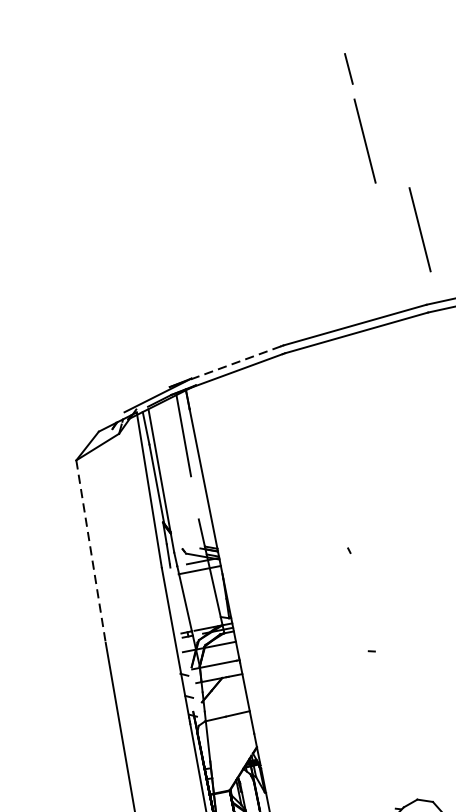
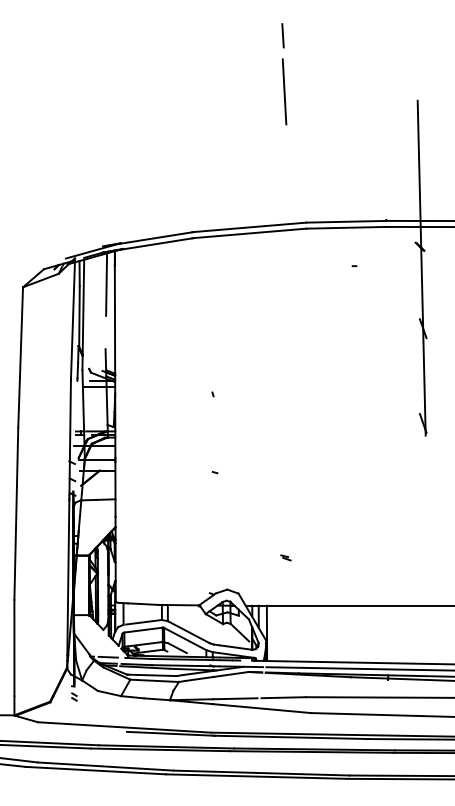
line: (419, 229) -> (312, 165), removed
line: (234, 363) -> (154, 238), dashed -> solid
line: (90, 551) -> (20, 357), dashed -> solid

